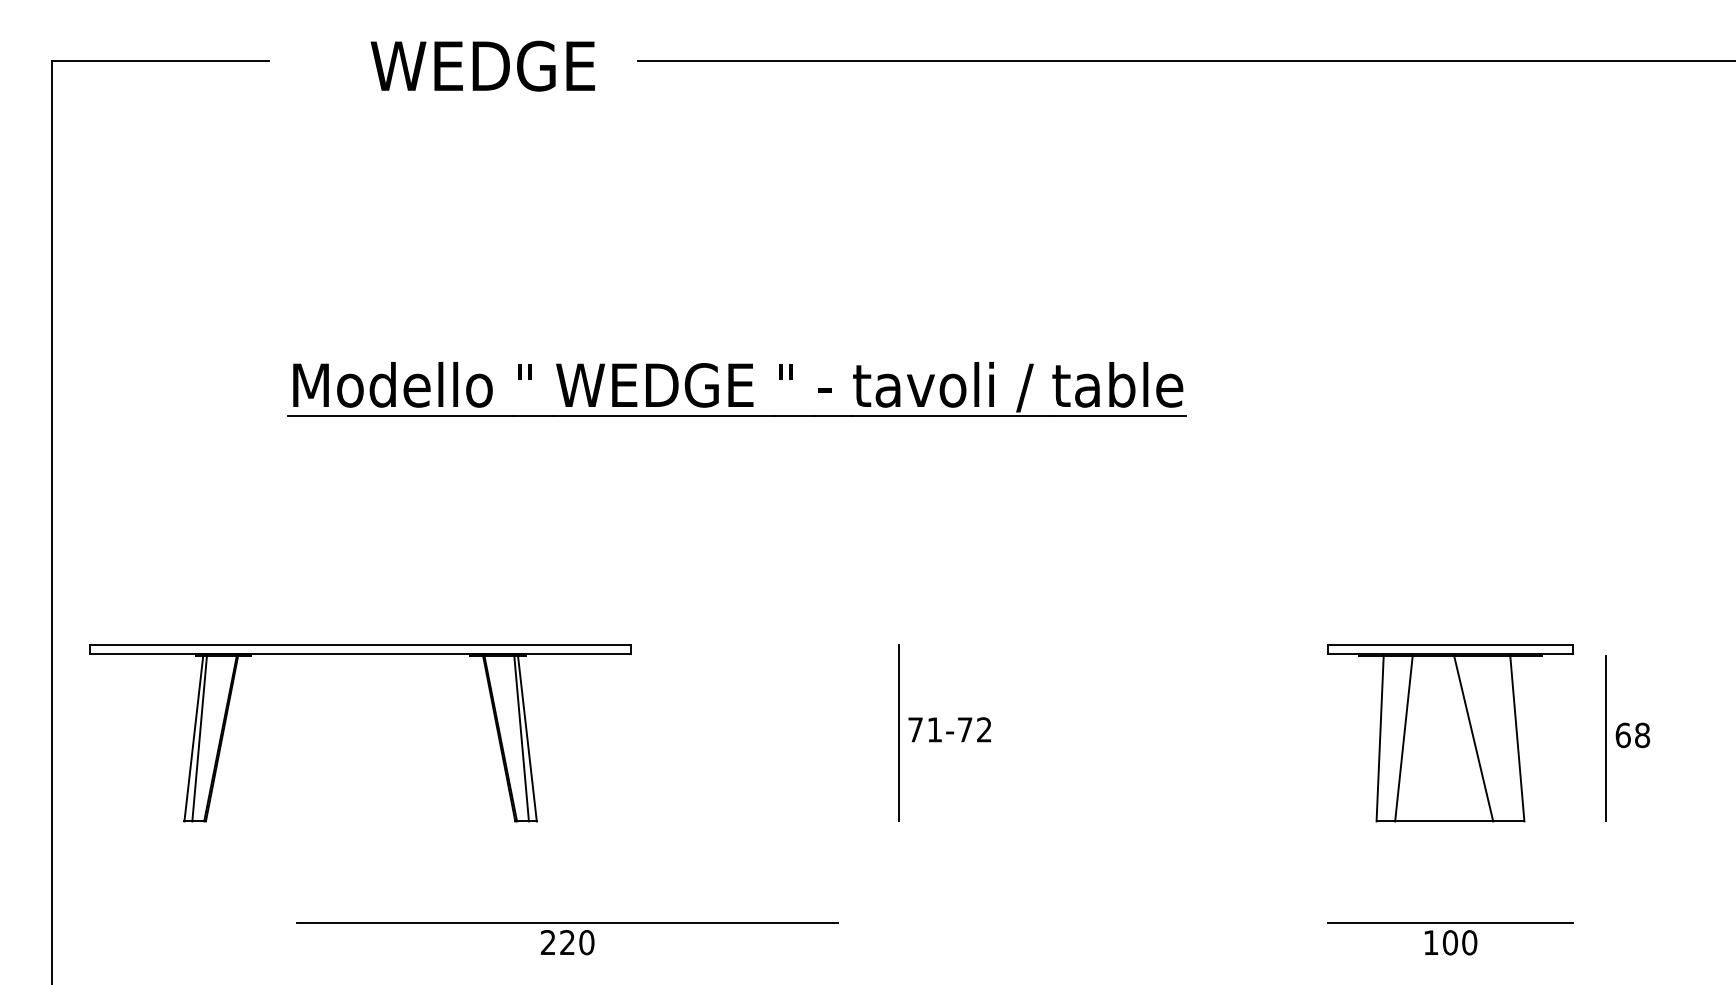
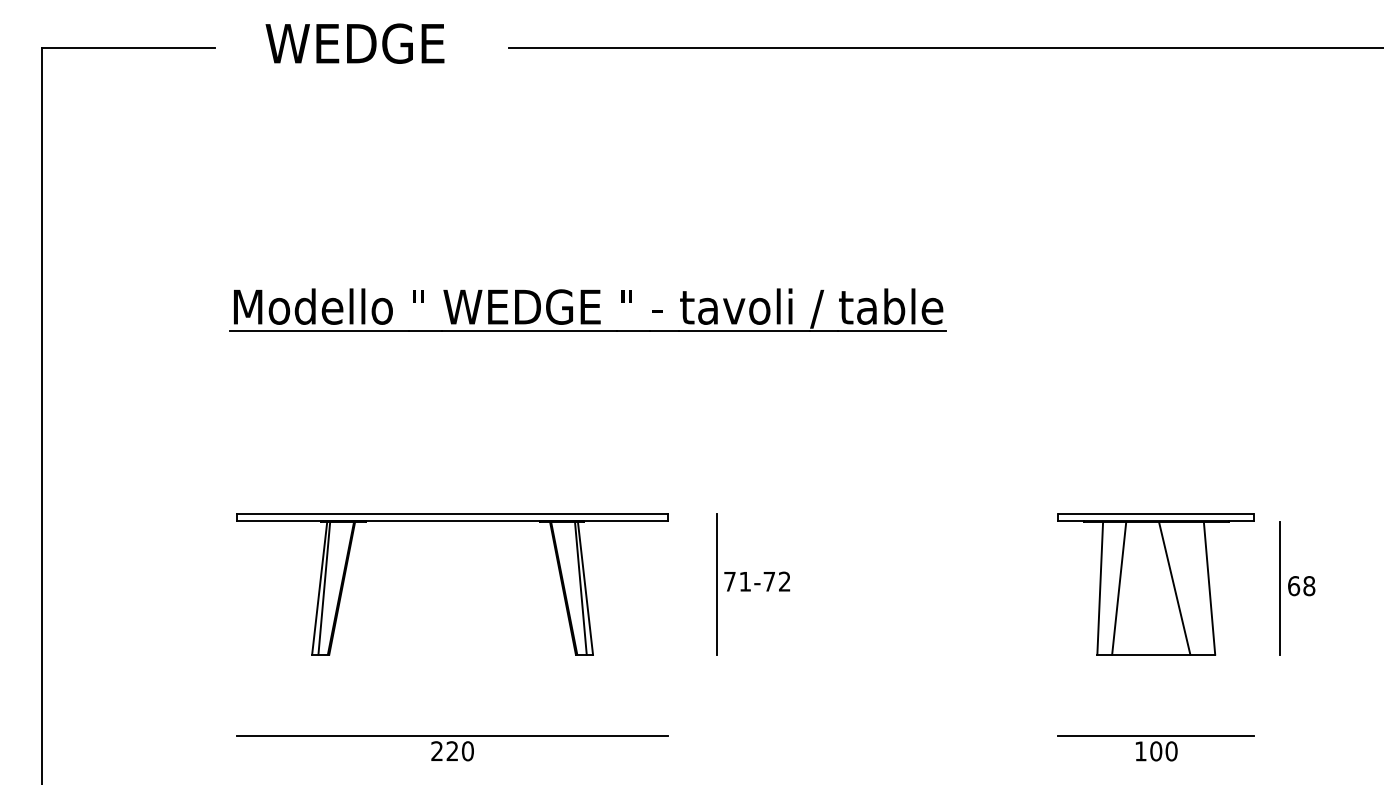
text: (482, 65) -> (354, 43), moved
part: (360, 654) -> (452, 521), moved

